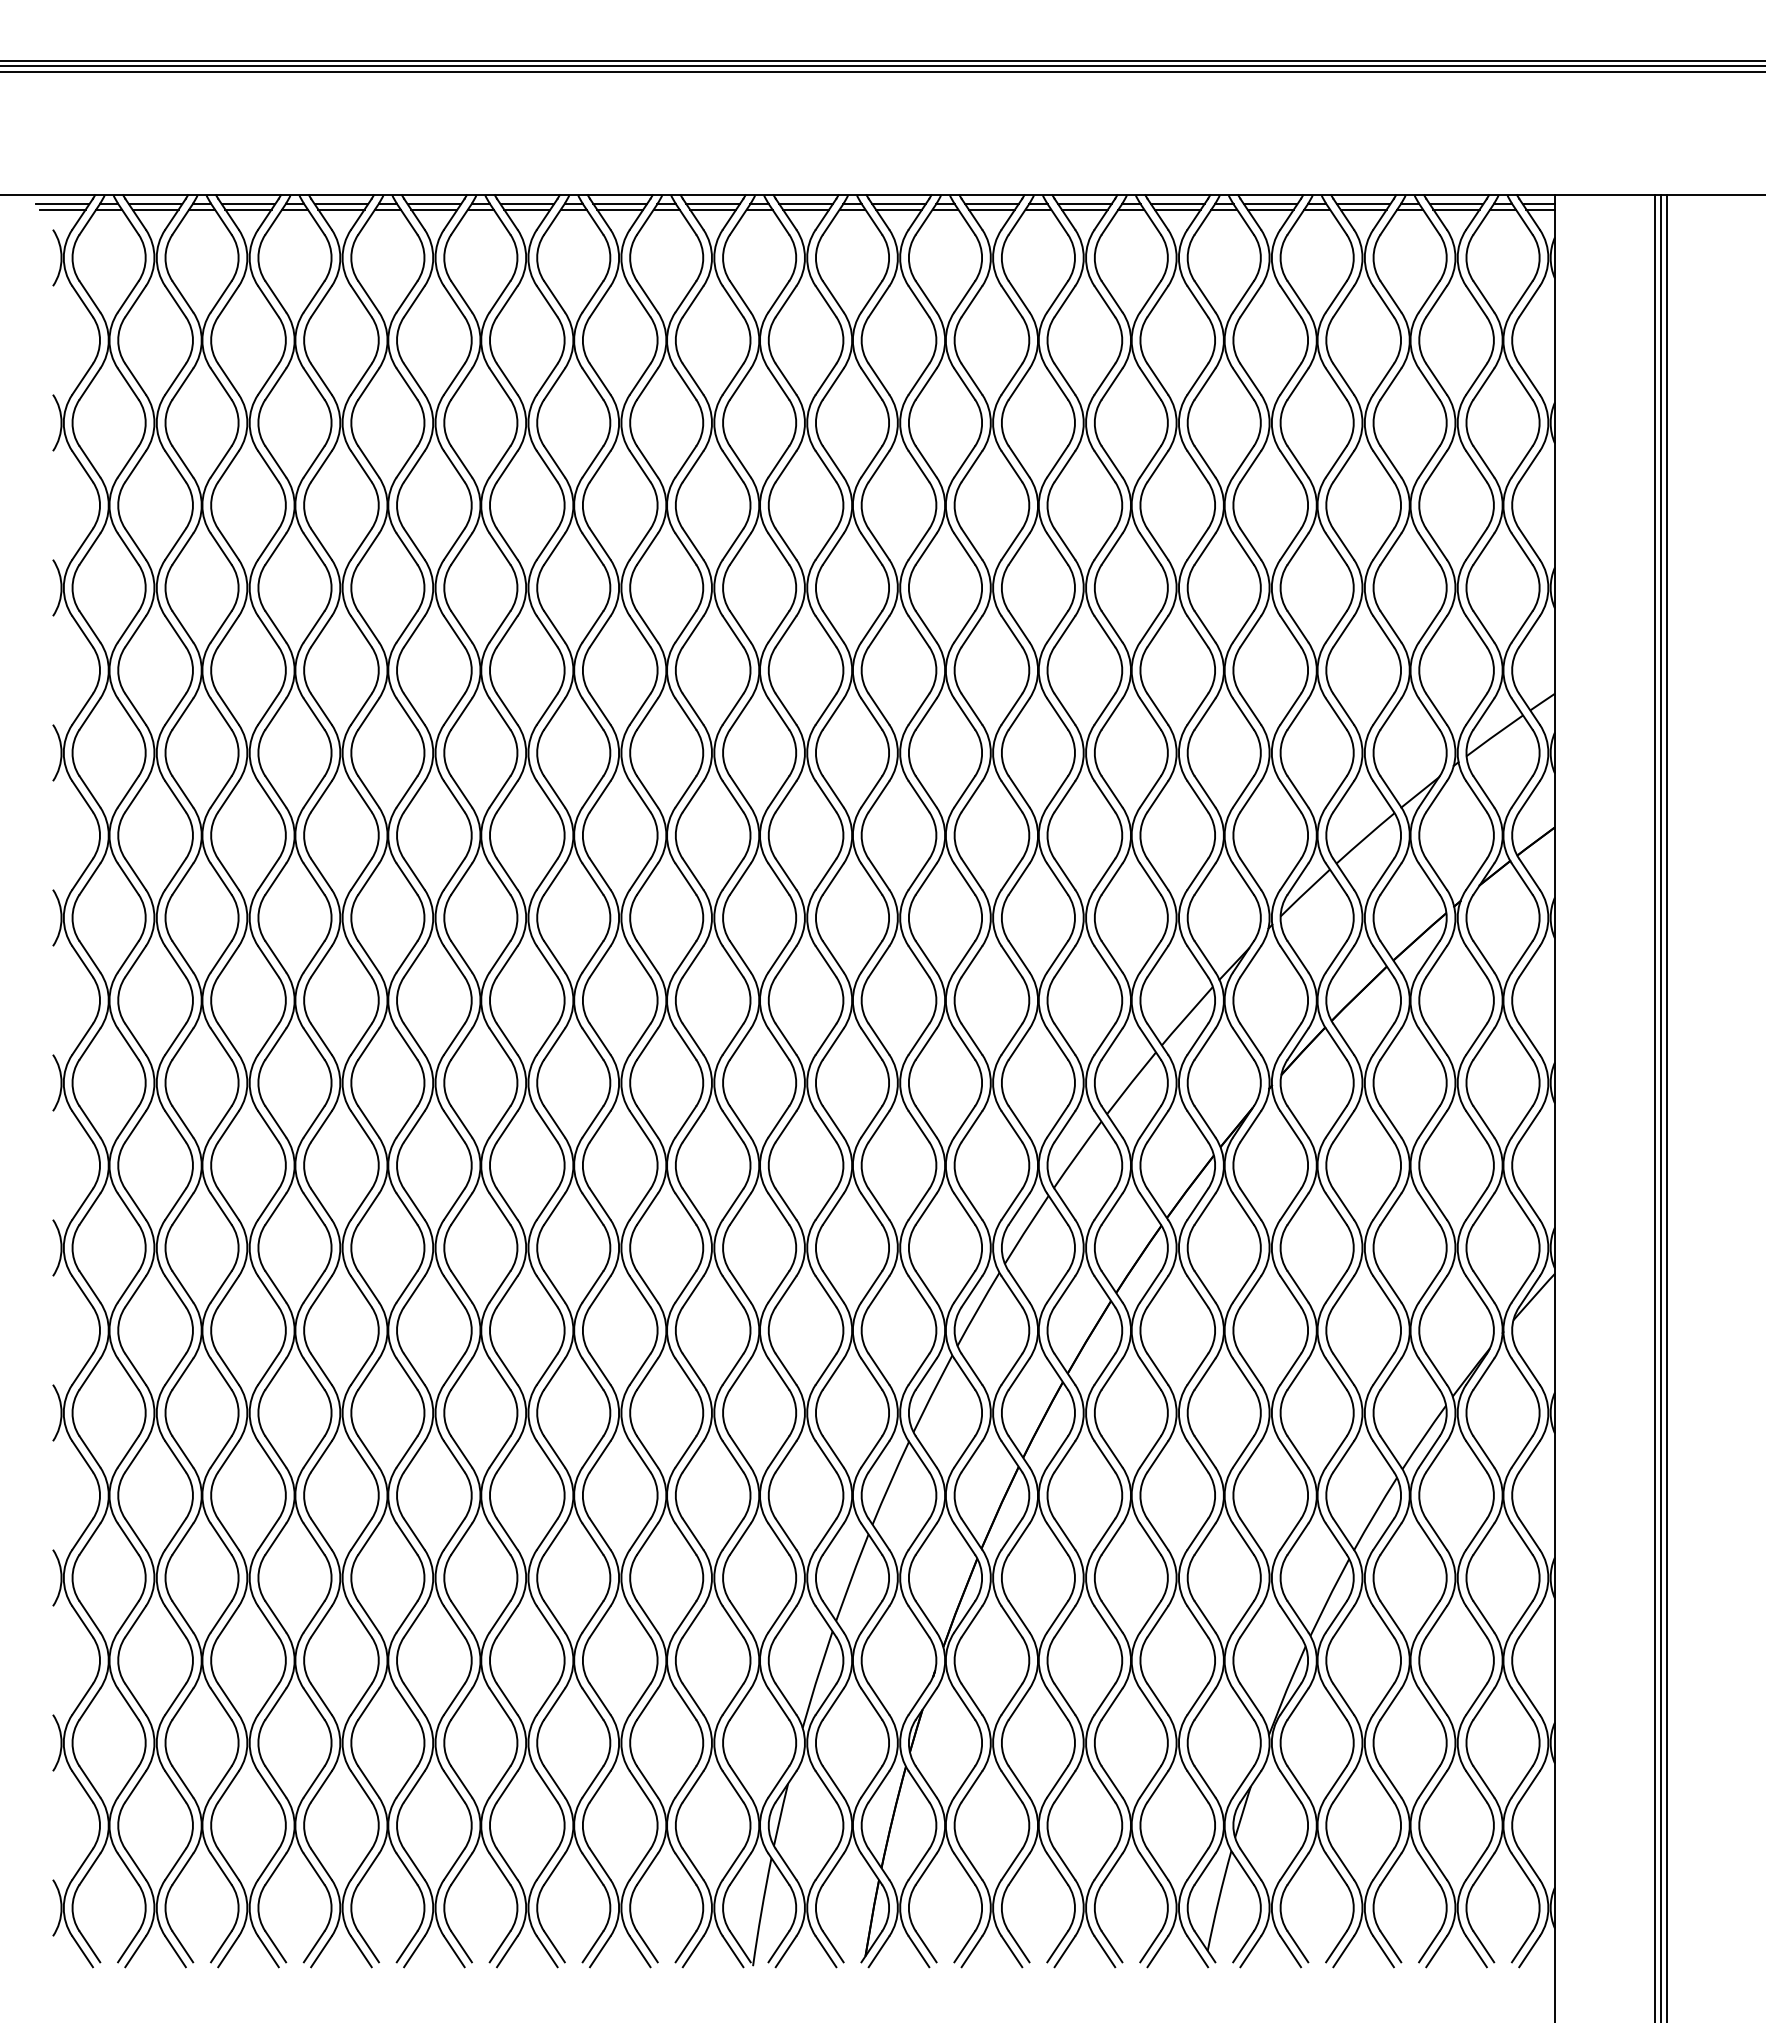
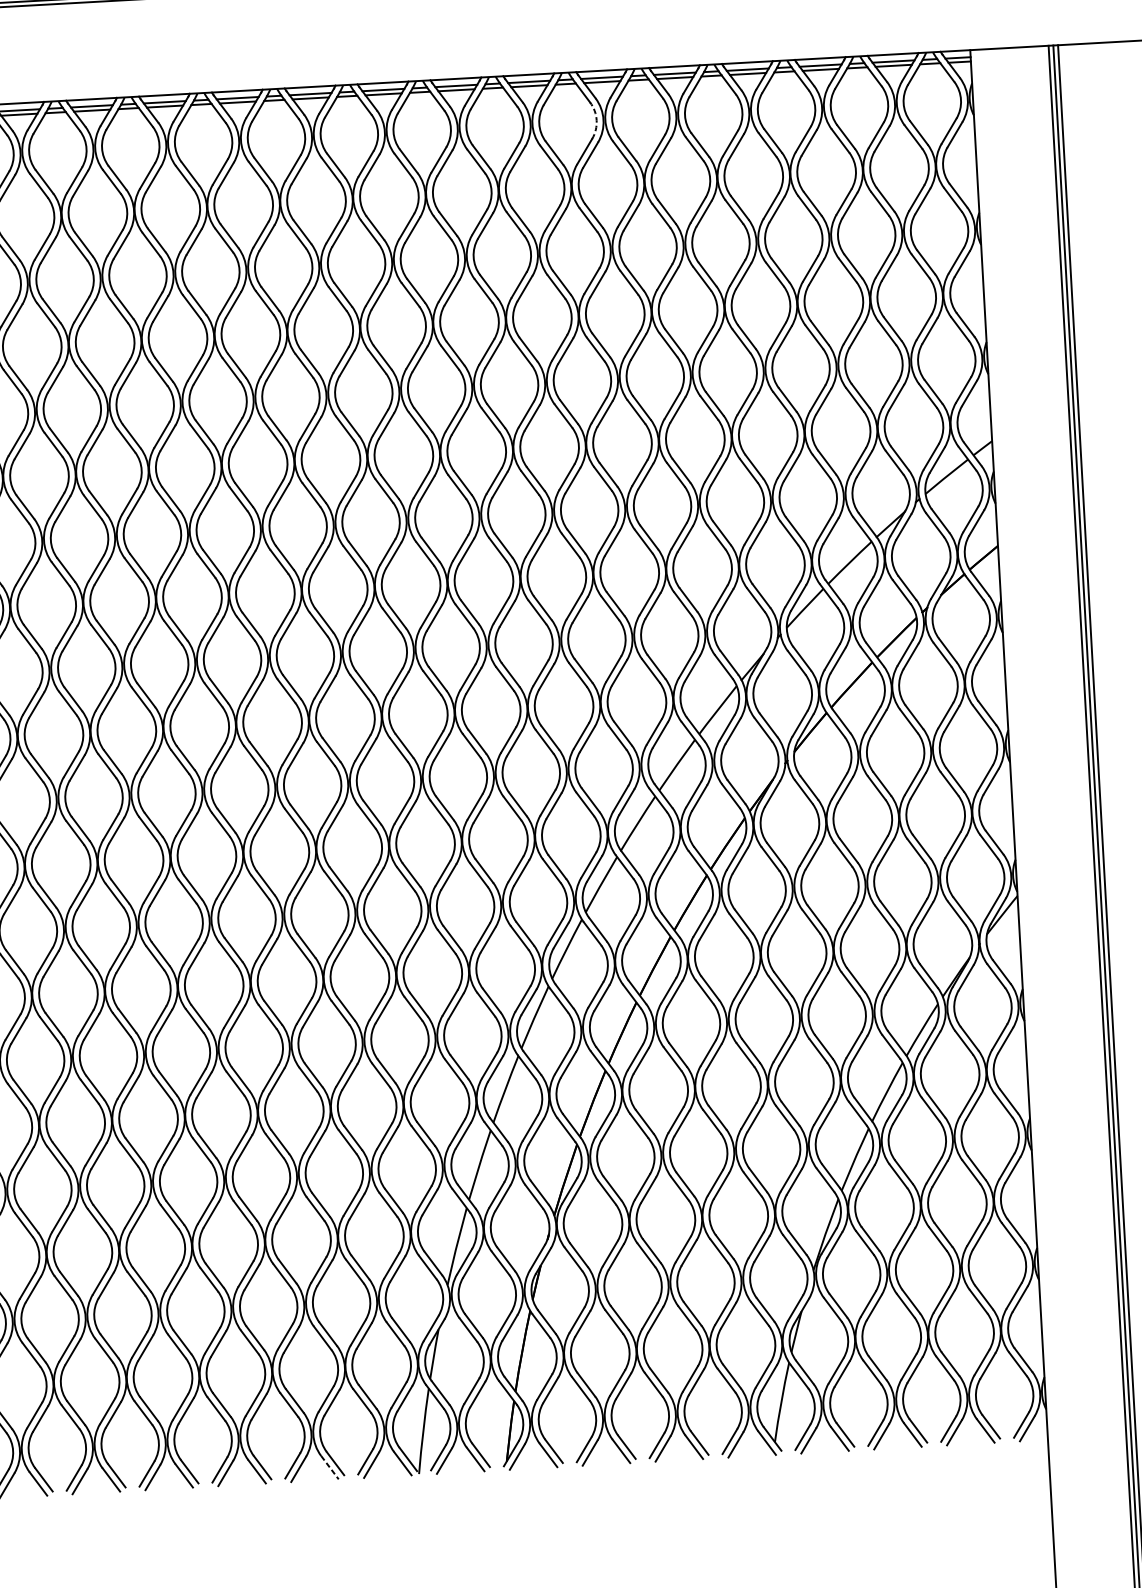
arc: (1075, 257) -> (597, 120), solid -> dashed
line: (640, 1951) -> (330, 1467), solid -> dashed

